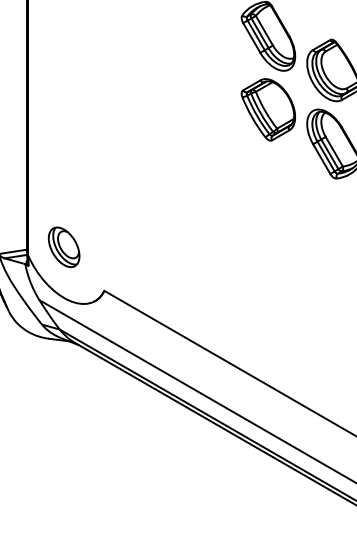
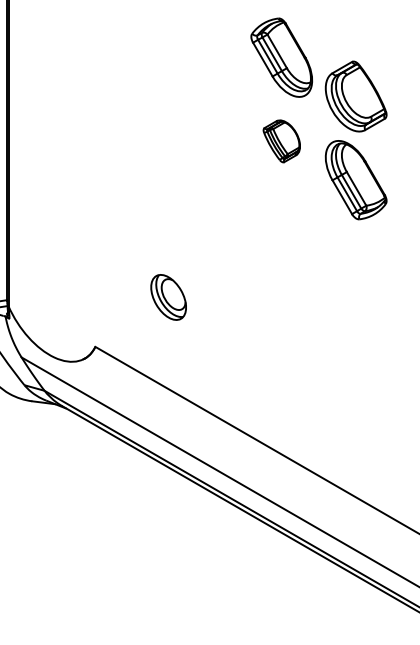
part: (268, 110) -> (281, 141), size x0.6
part: (64, 247) -> (168, 297), moved

